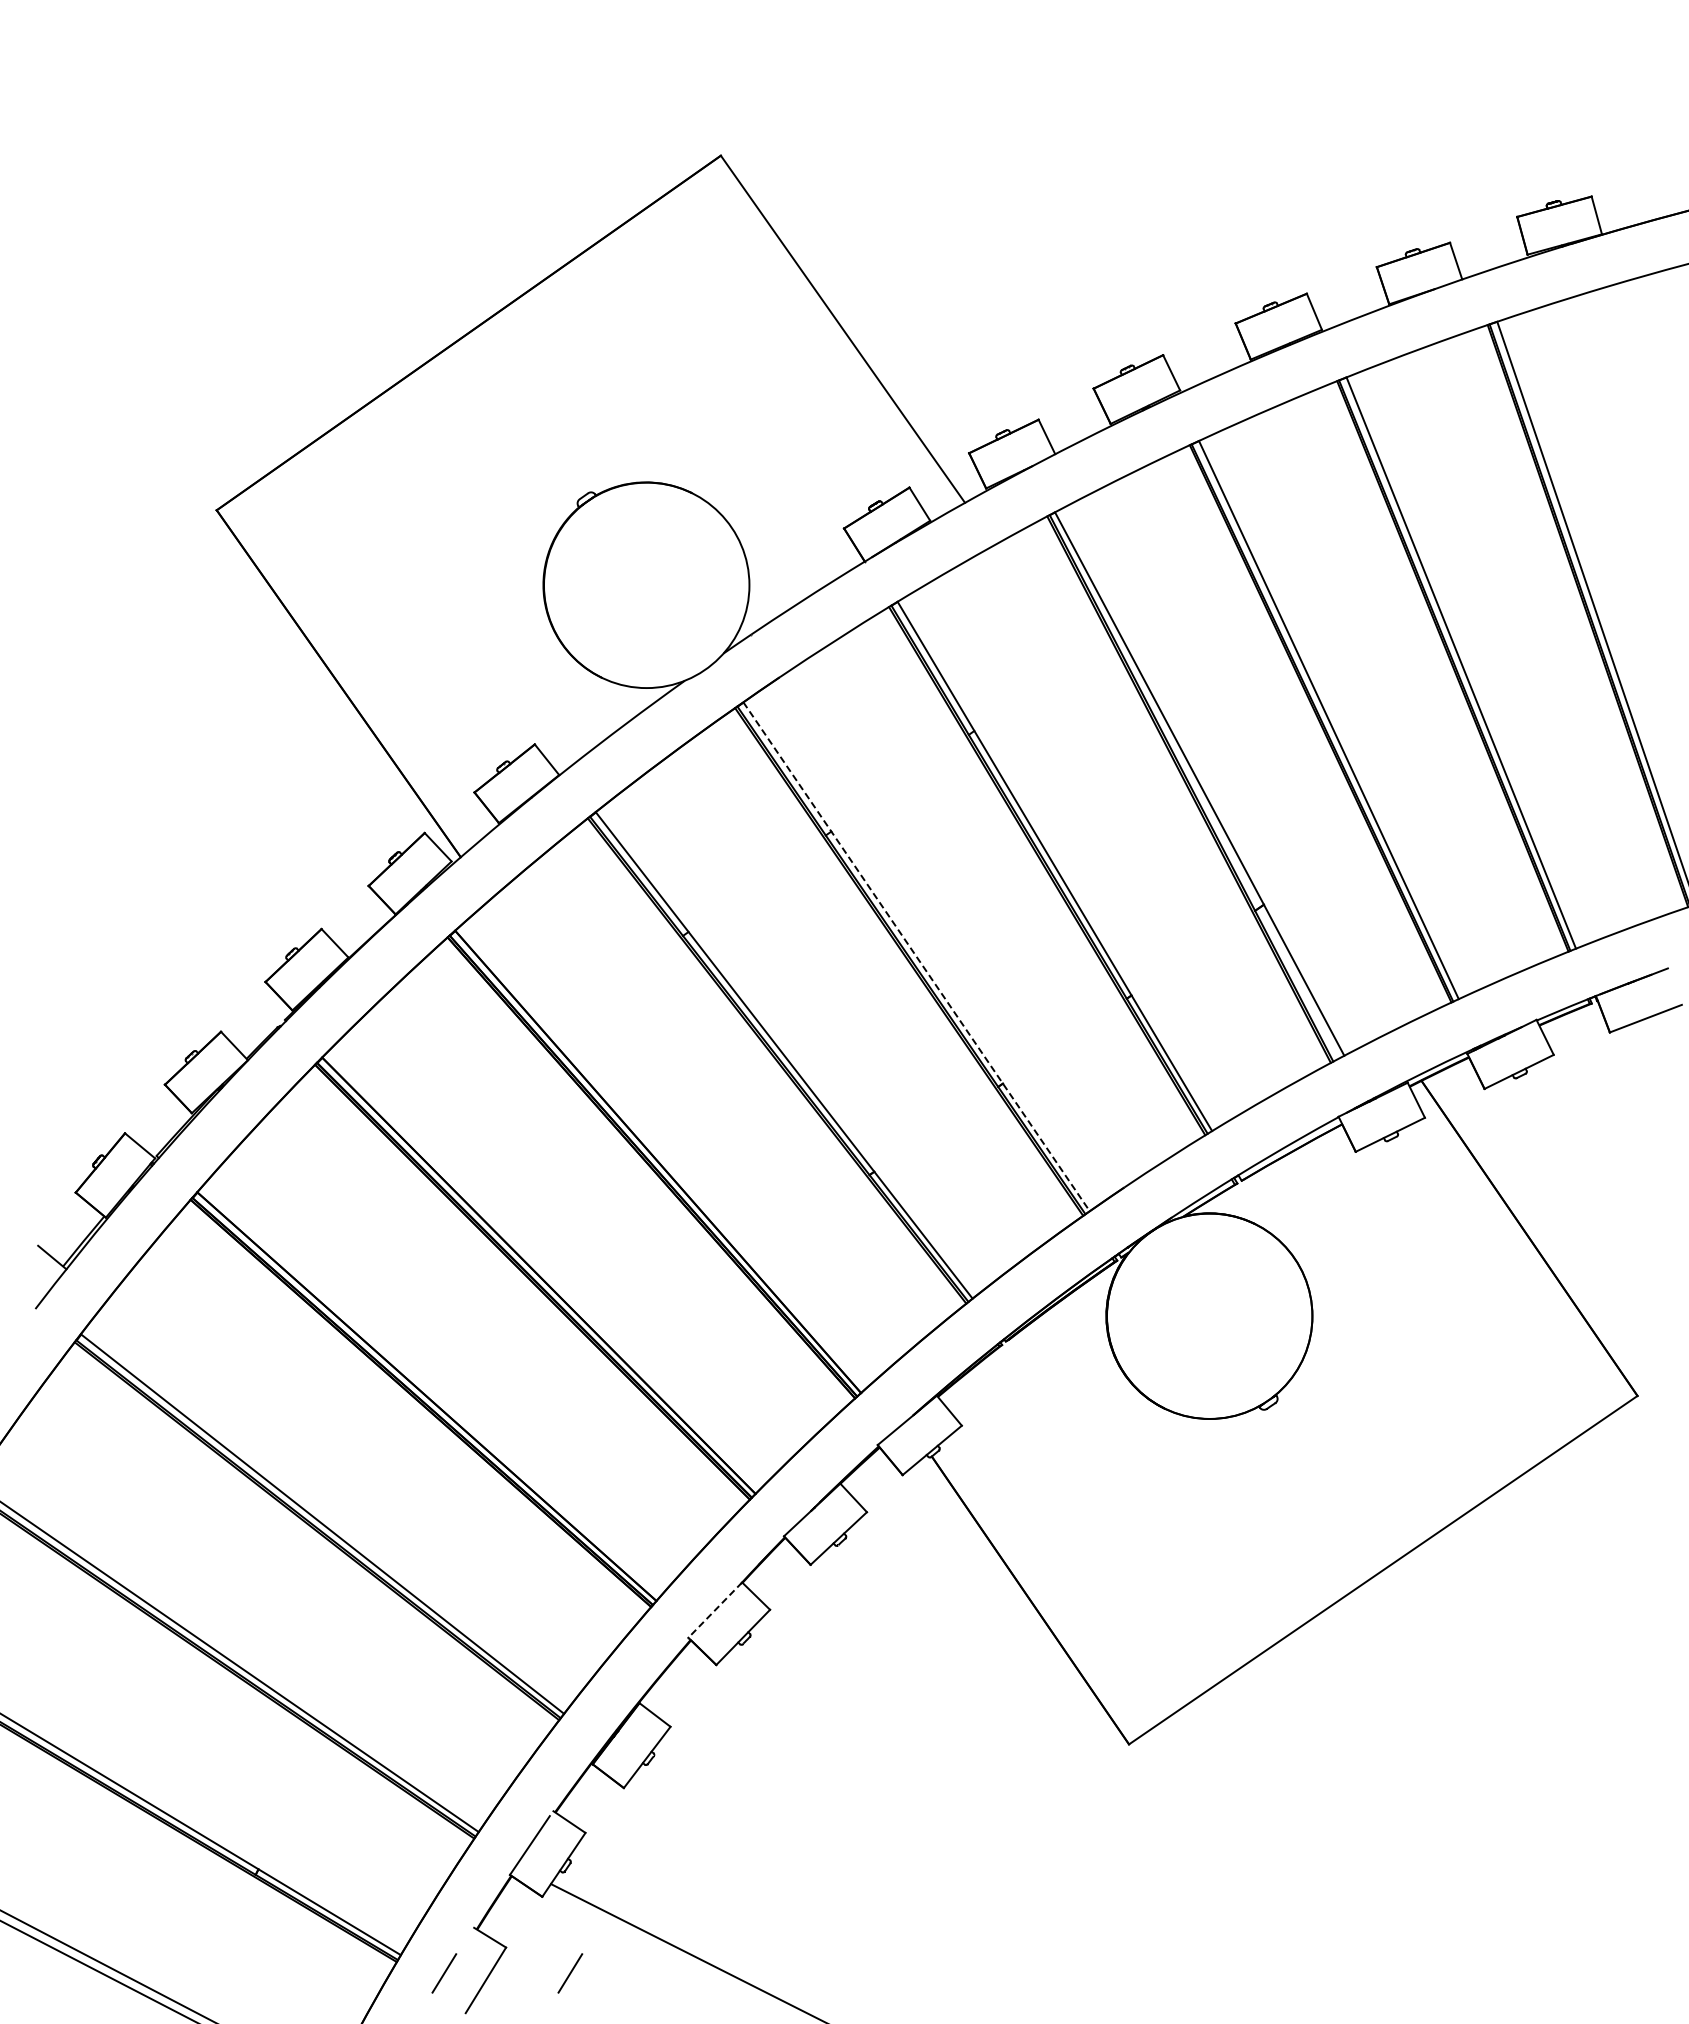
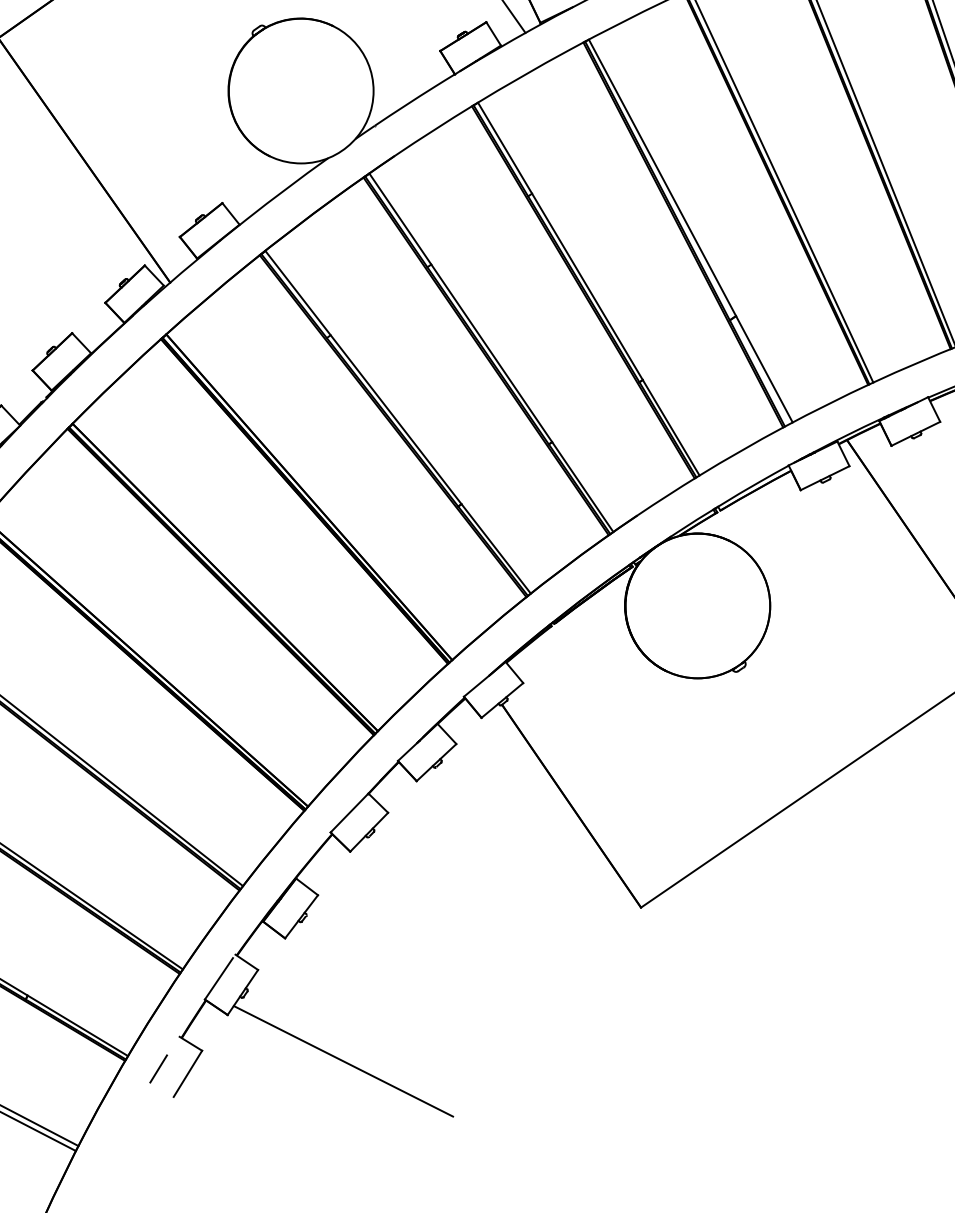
line: (916, 956) -> (491, 352), dashed -> solid
line: (715, 1610) -> (349, 813), dashed -> solid
line: (570, 1973) -> (247, 1069), removed

